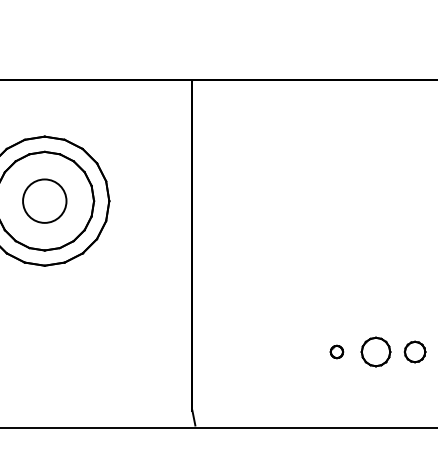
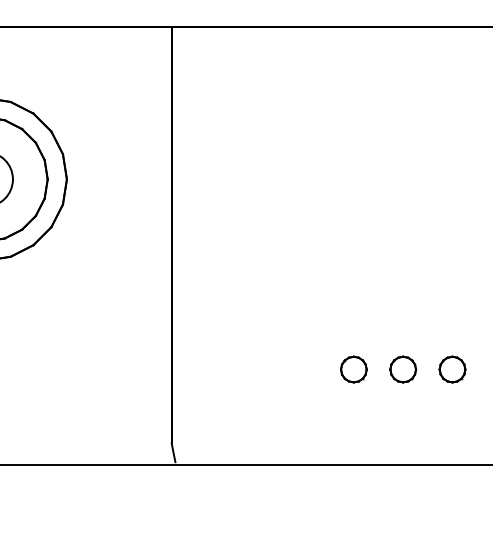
part: (336, 351) -> (353, 368), size x1.67
part: (375, 351) -> (402, 368), size x0.71

